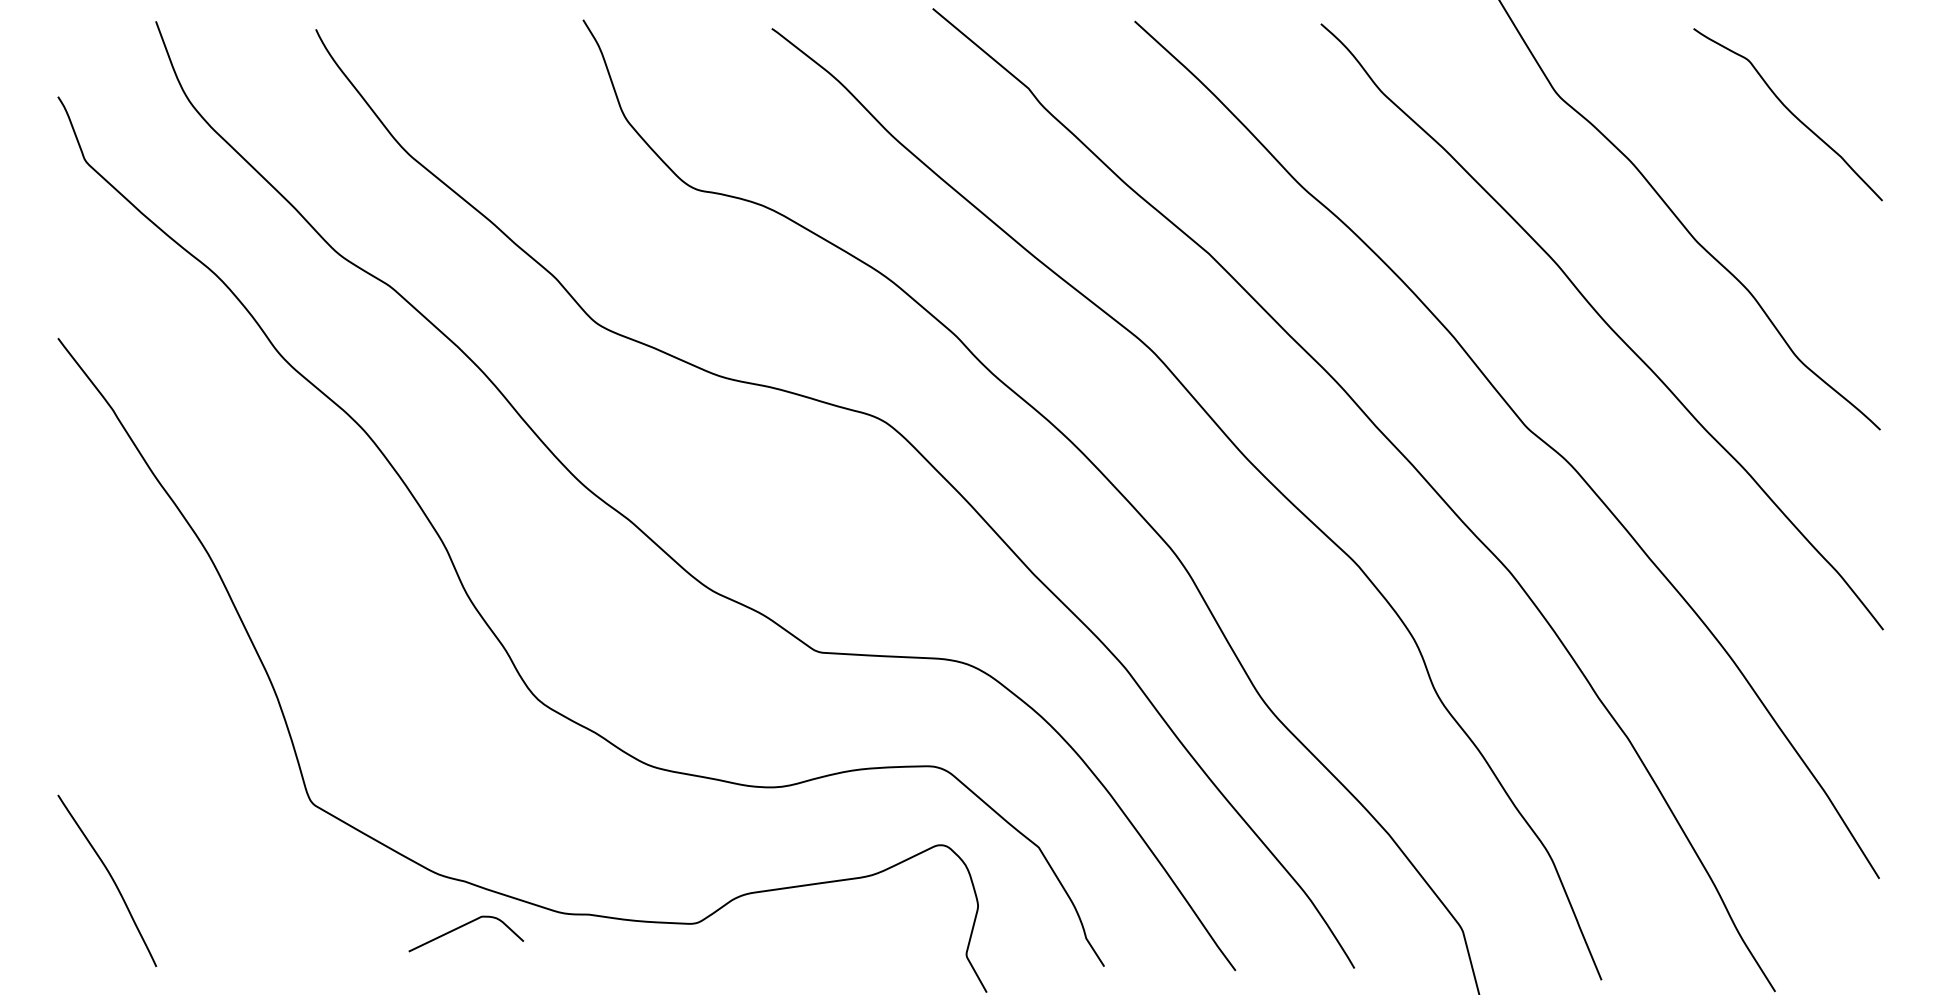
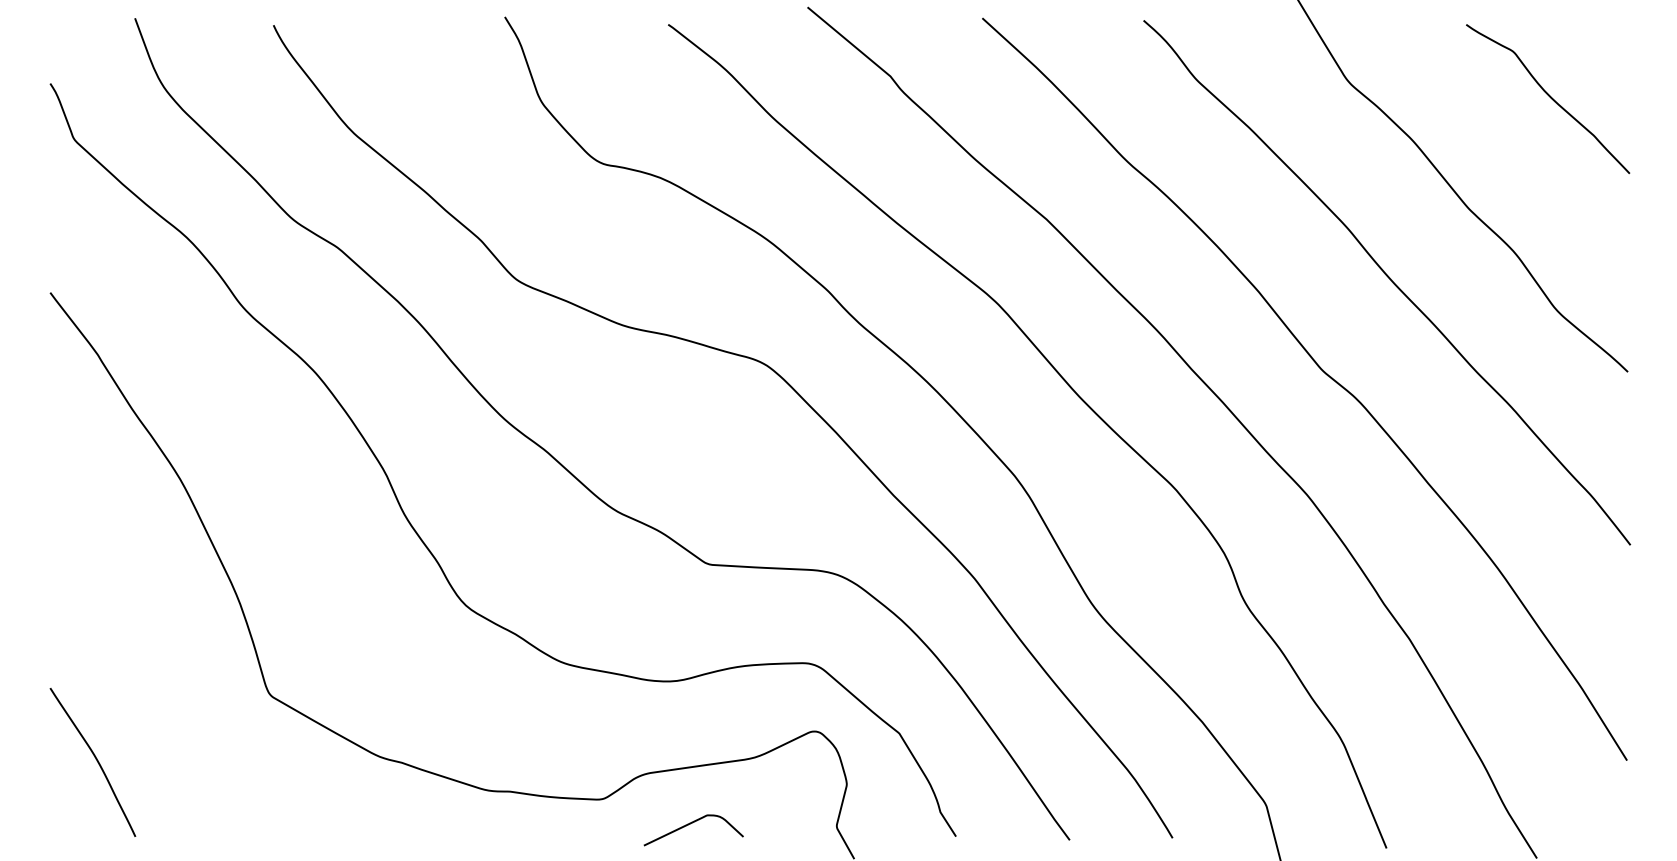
curve: (462, 927) -> (690, 824), moved

